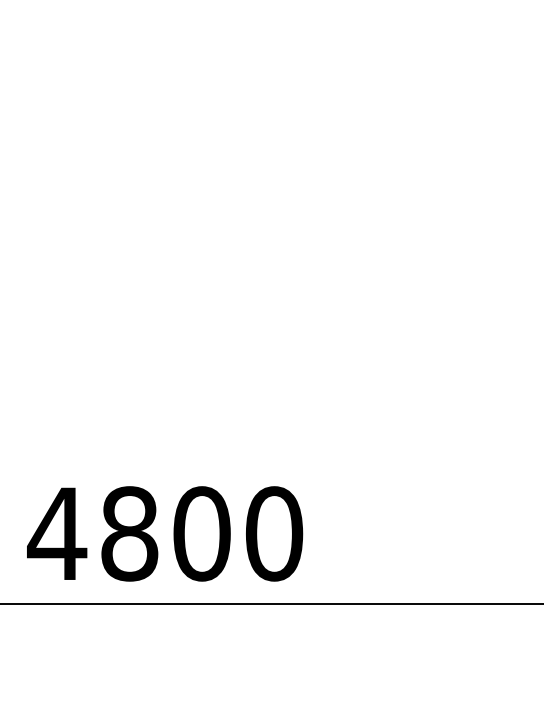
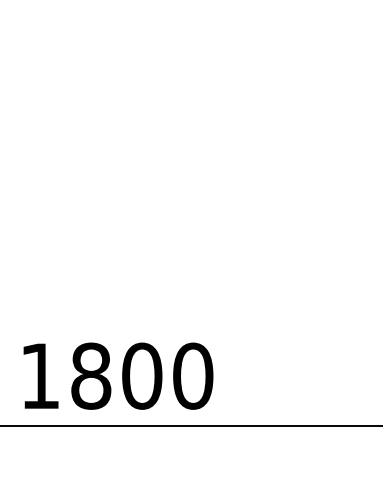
text: (57, 533) -> (40, 375), 4800 -> 1800

